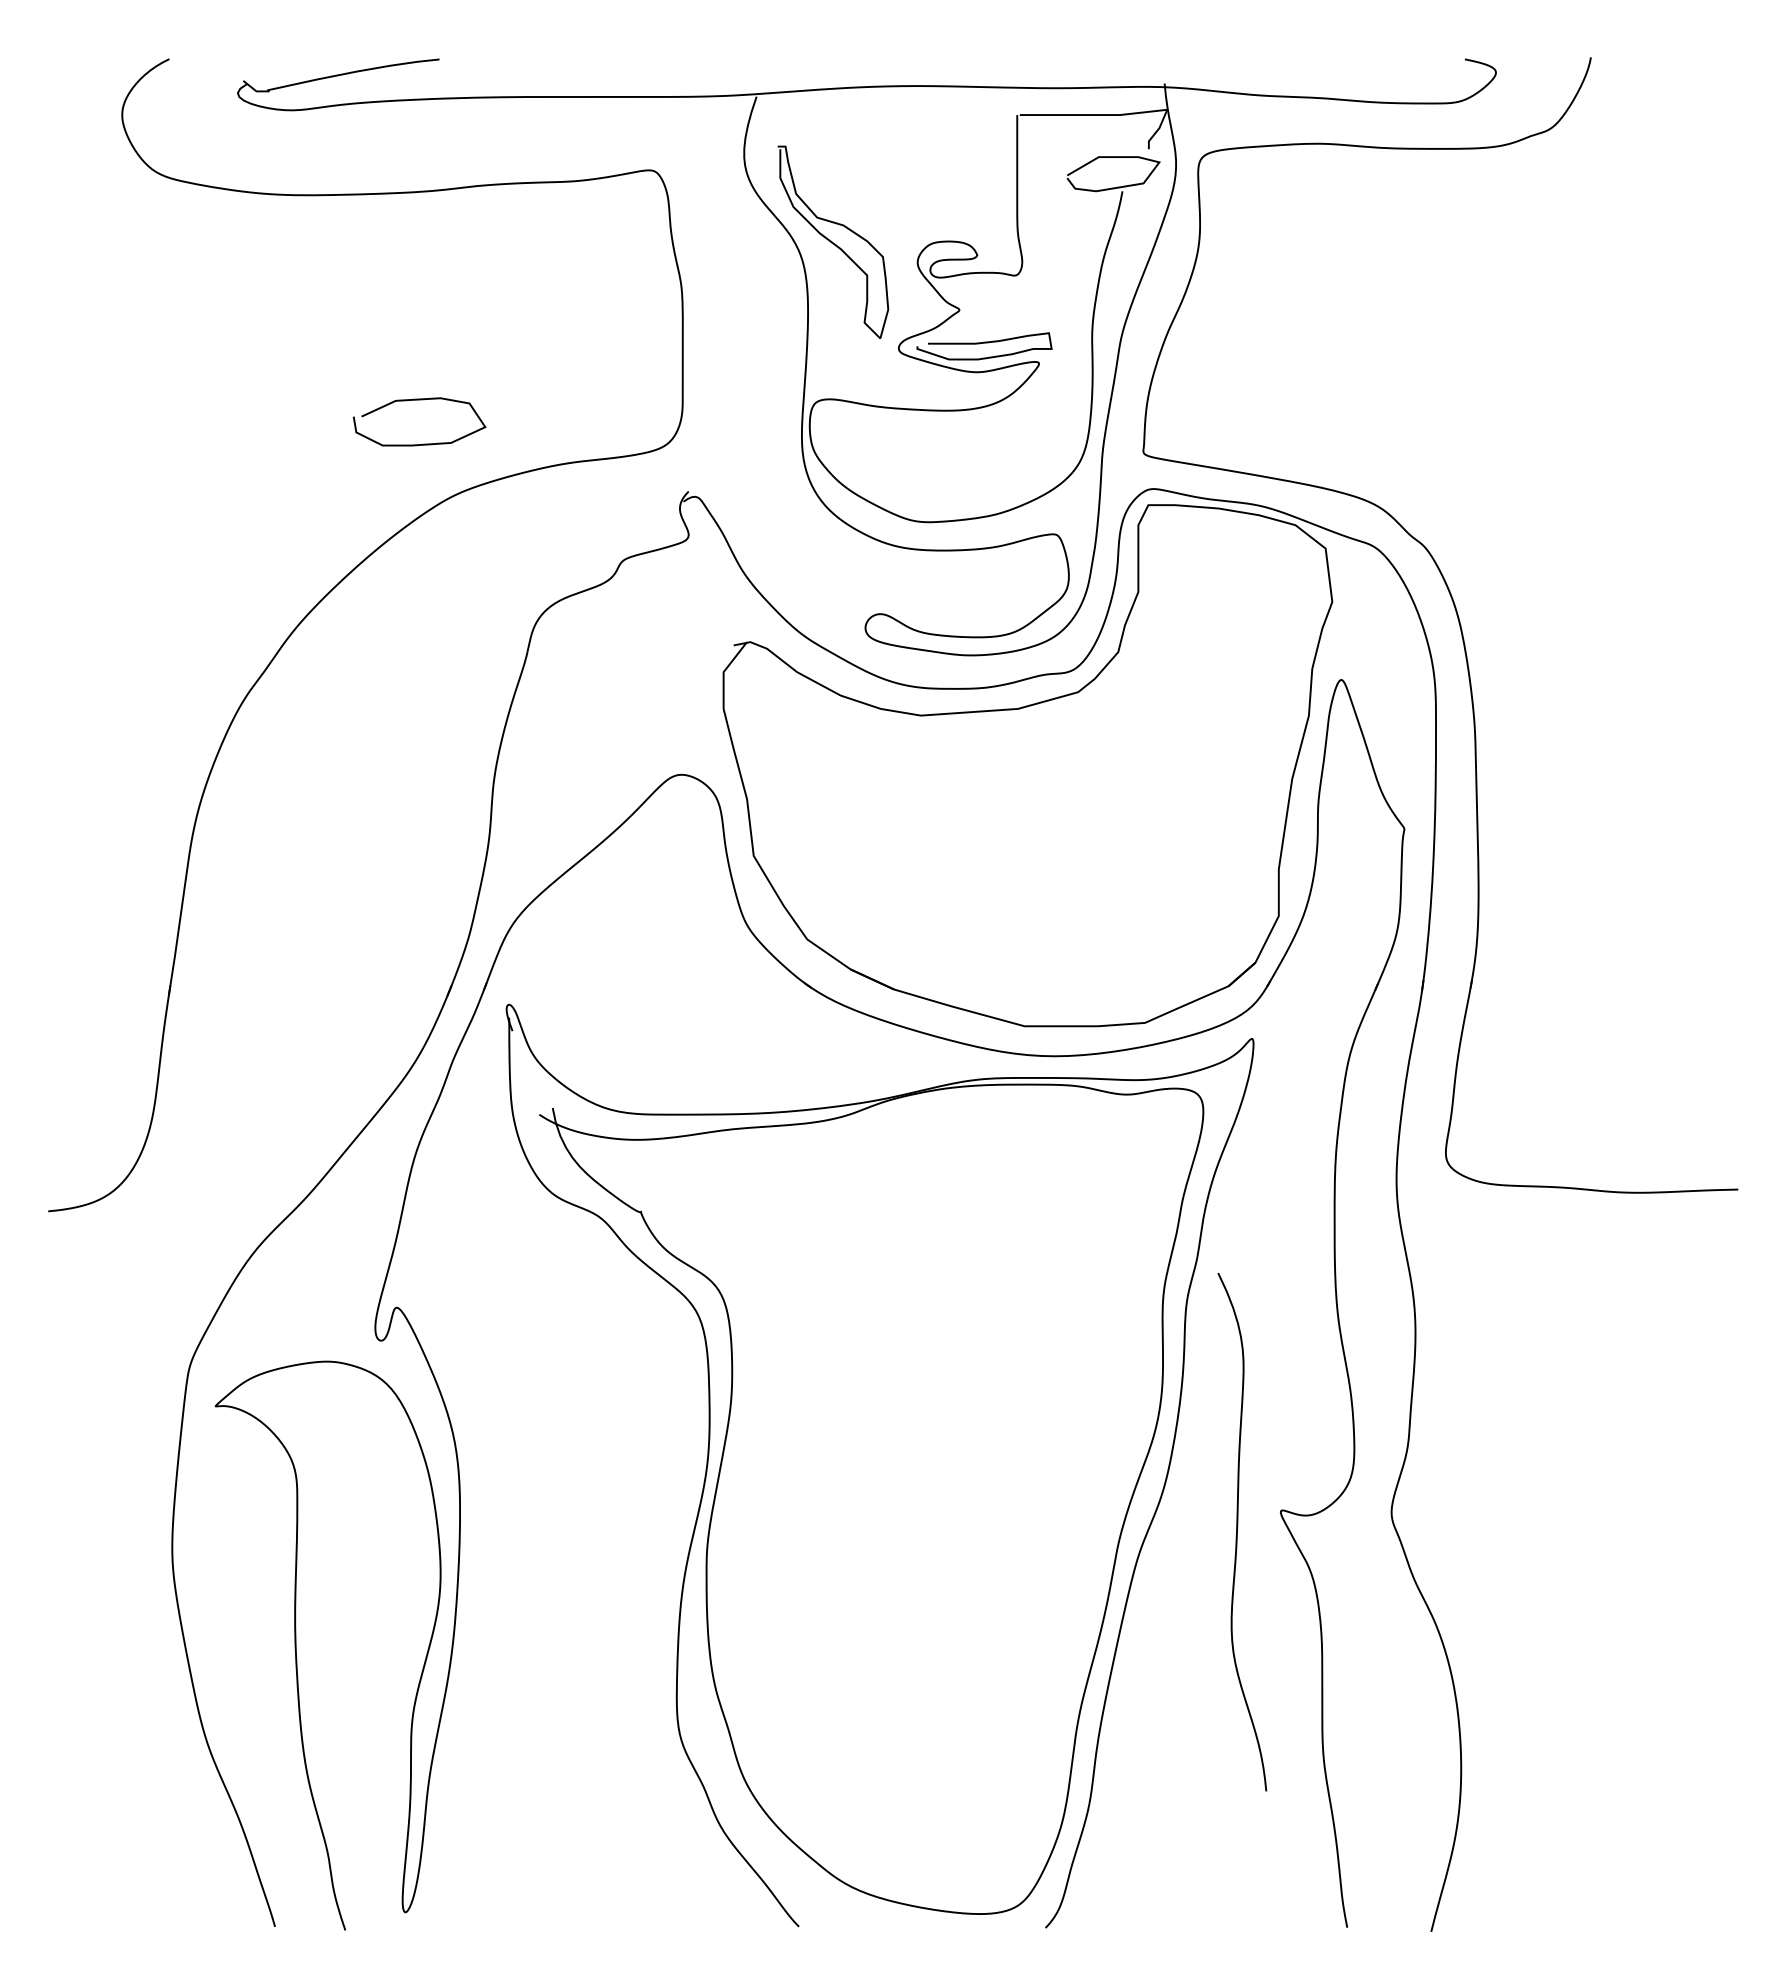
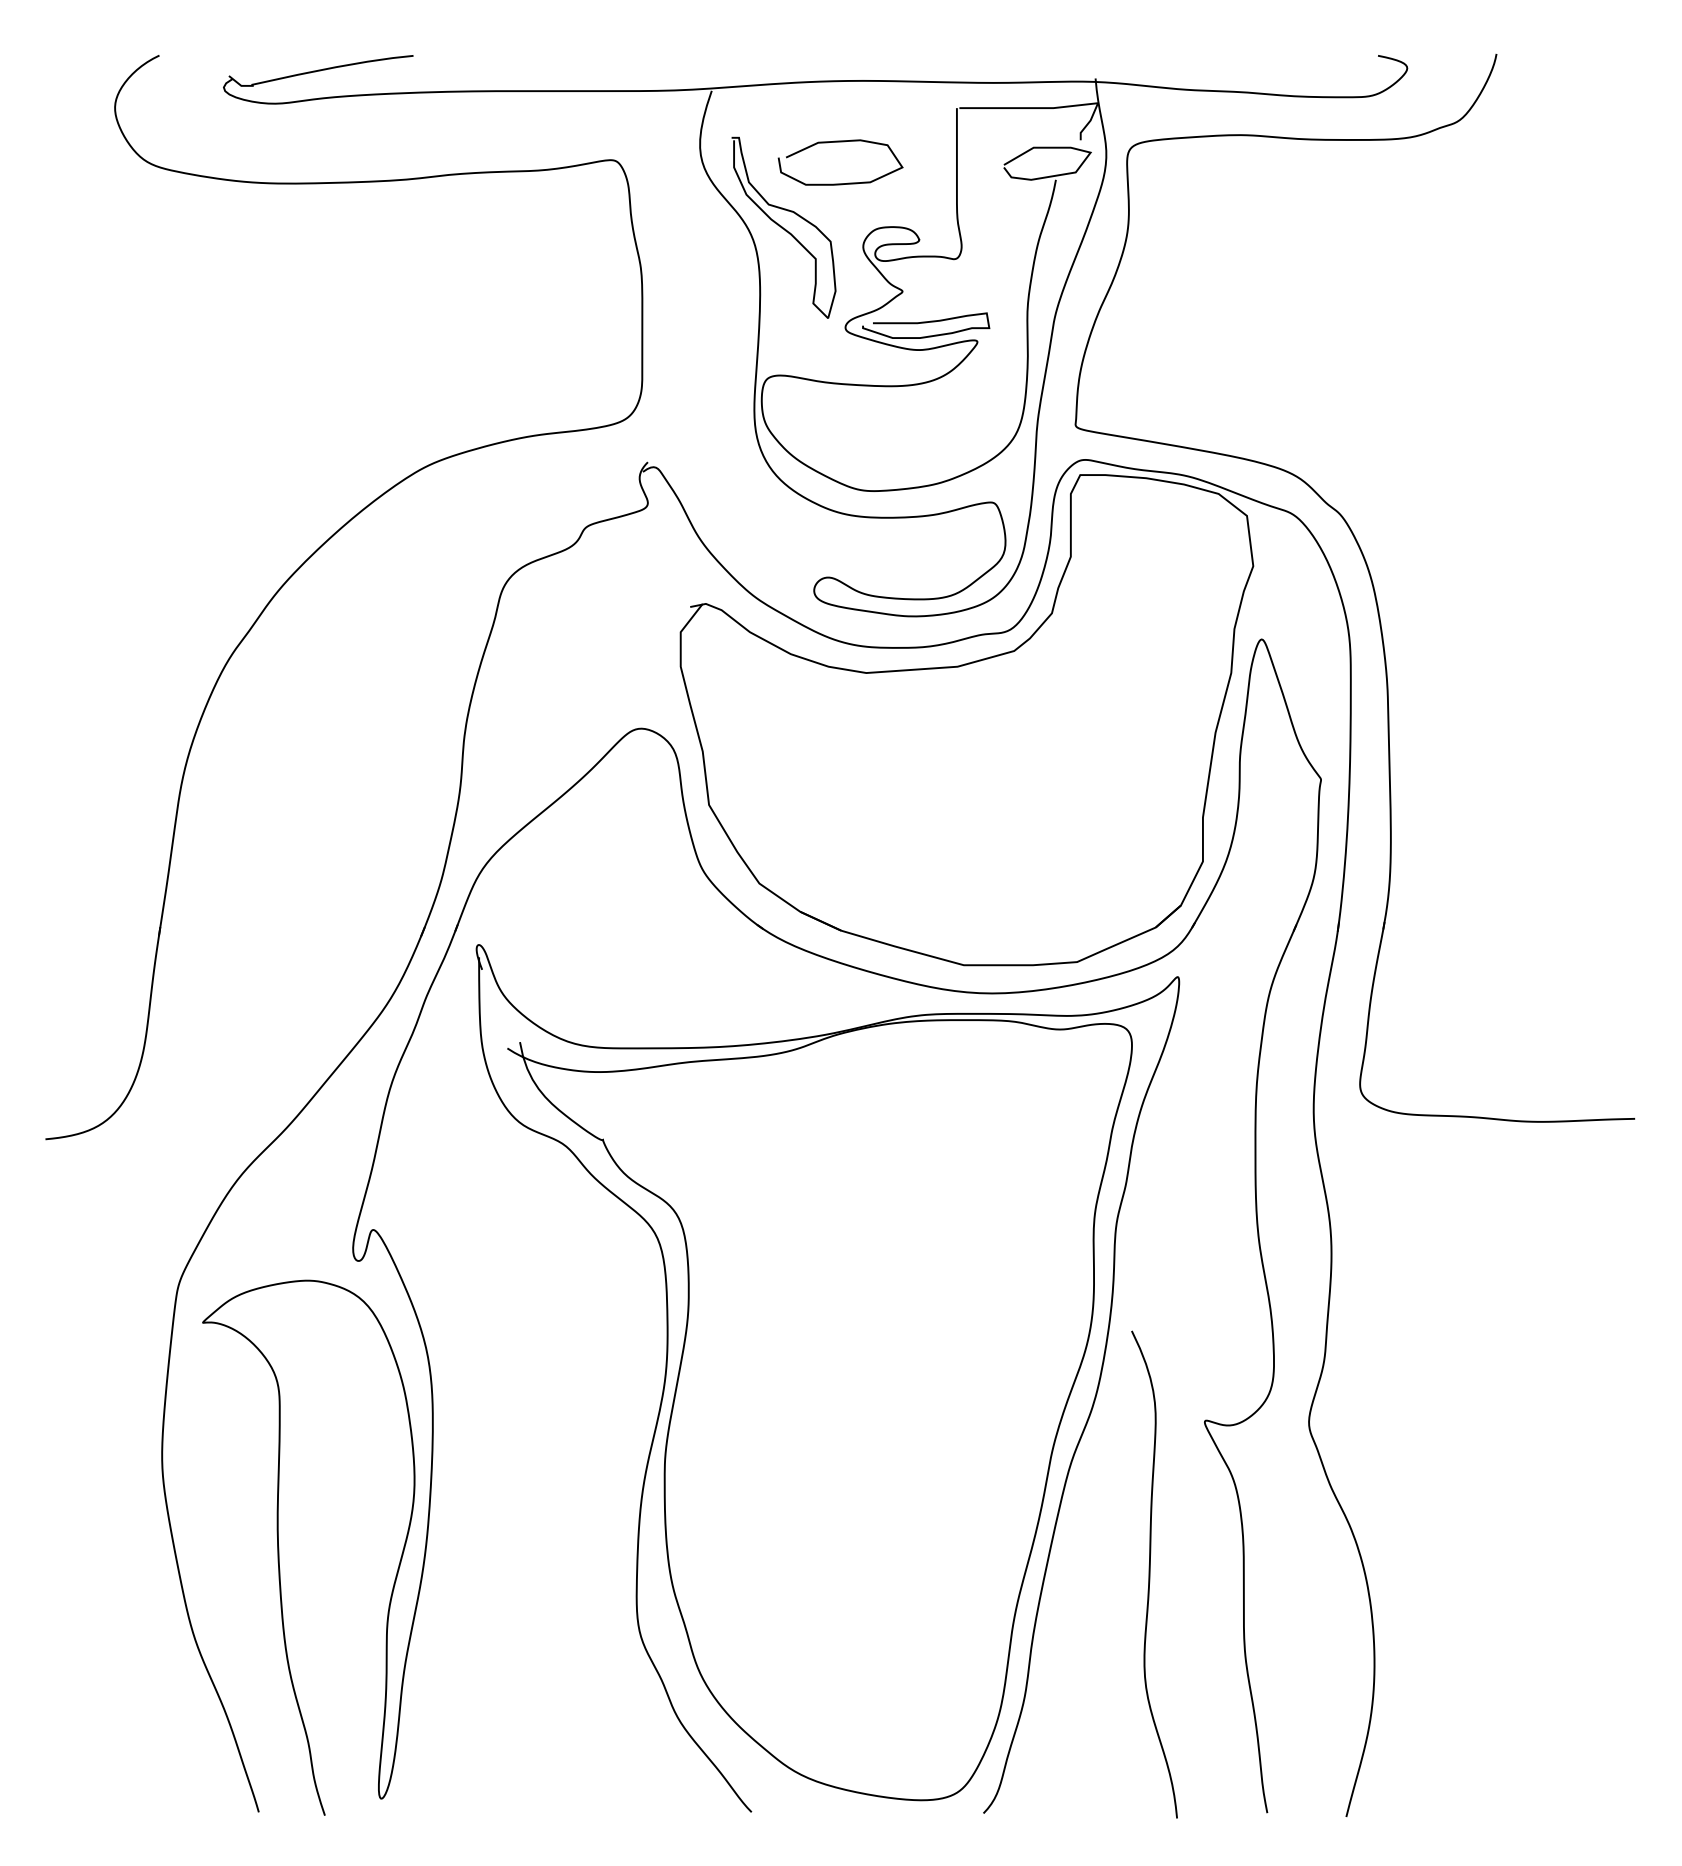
curve: (419, 400) -> (840, 142), moved
curve: (1237, 1532) -> (1149, 1574), moved

